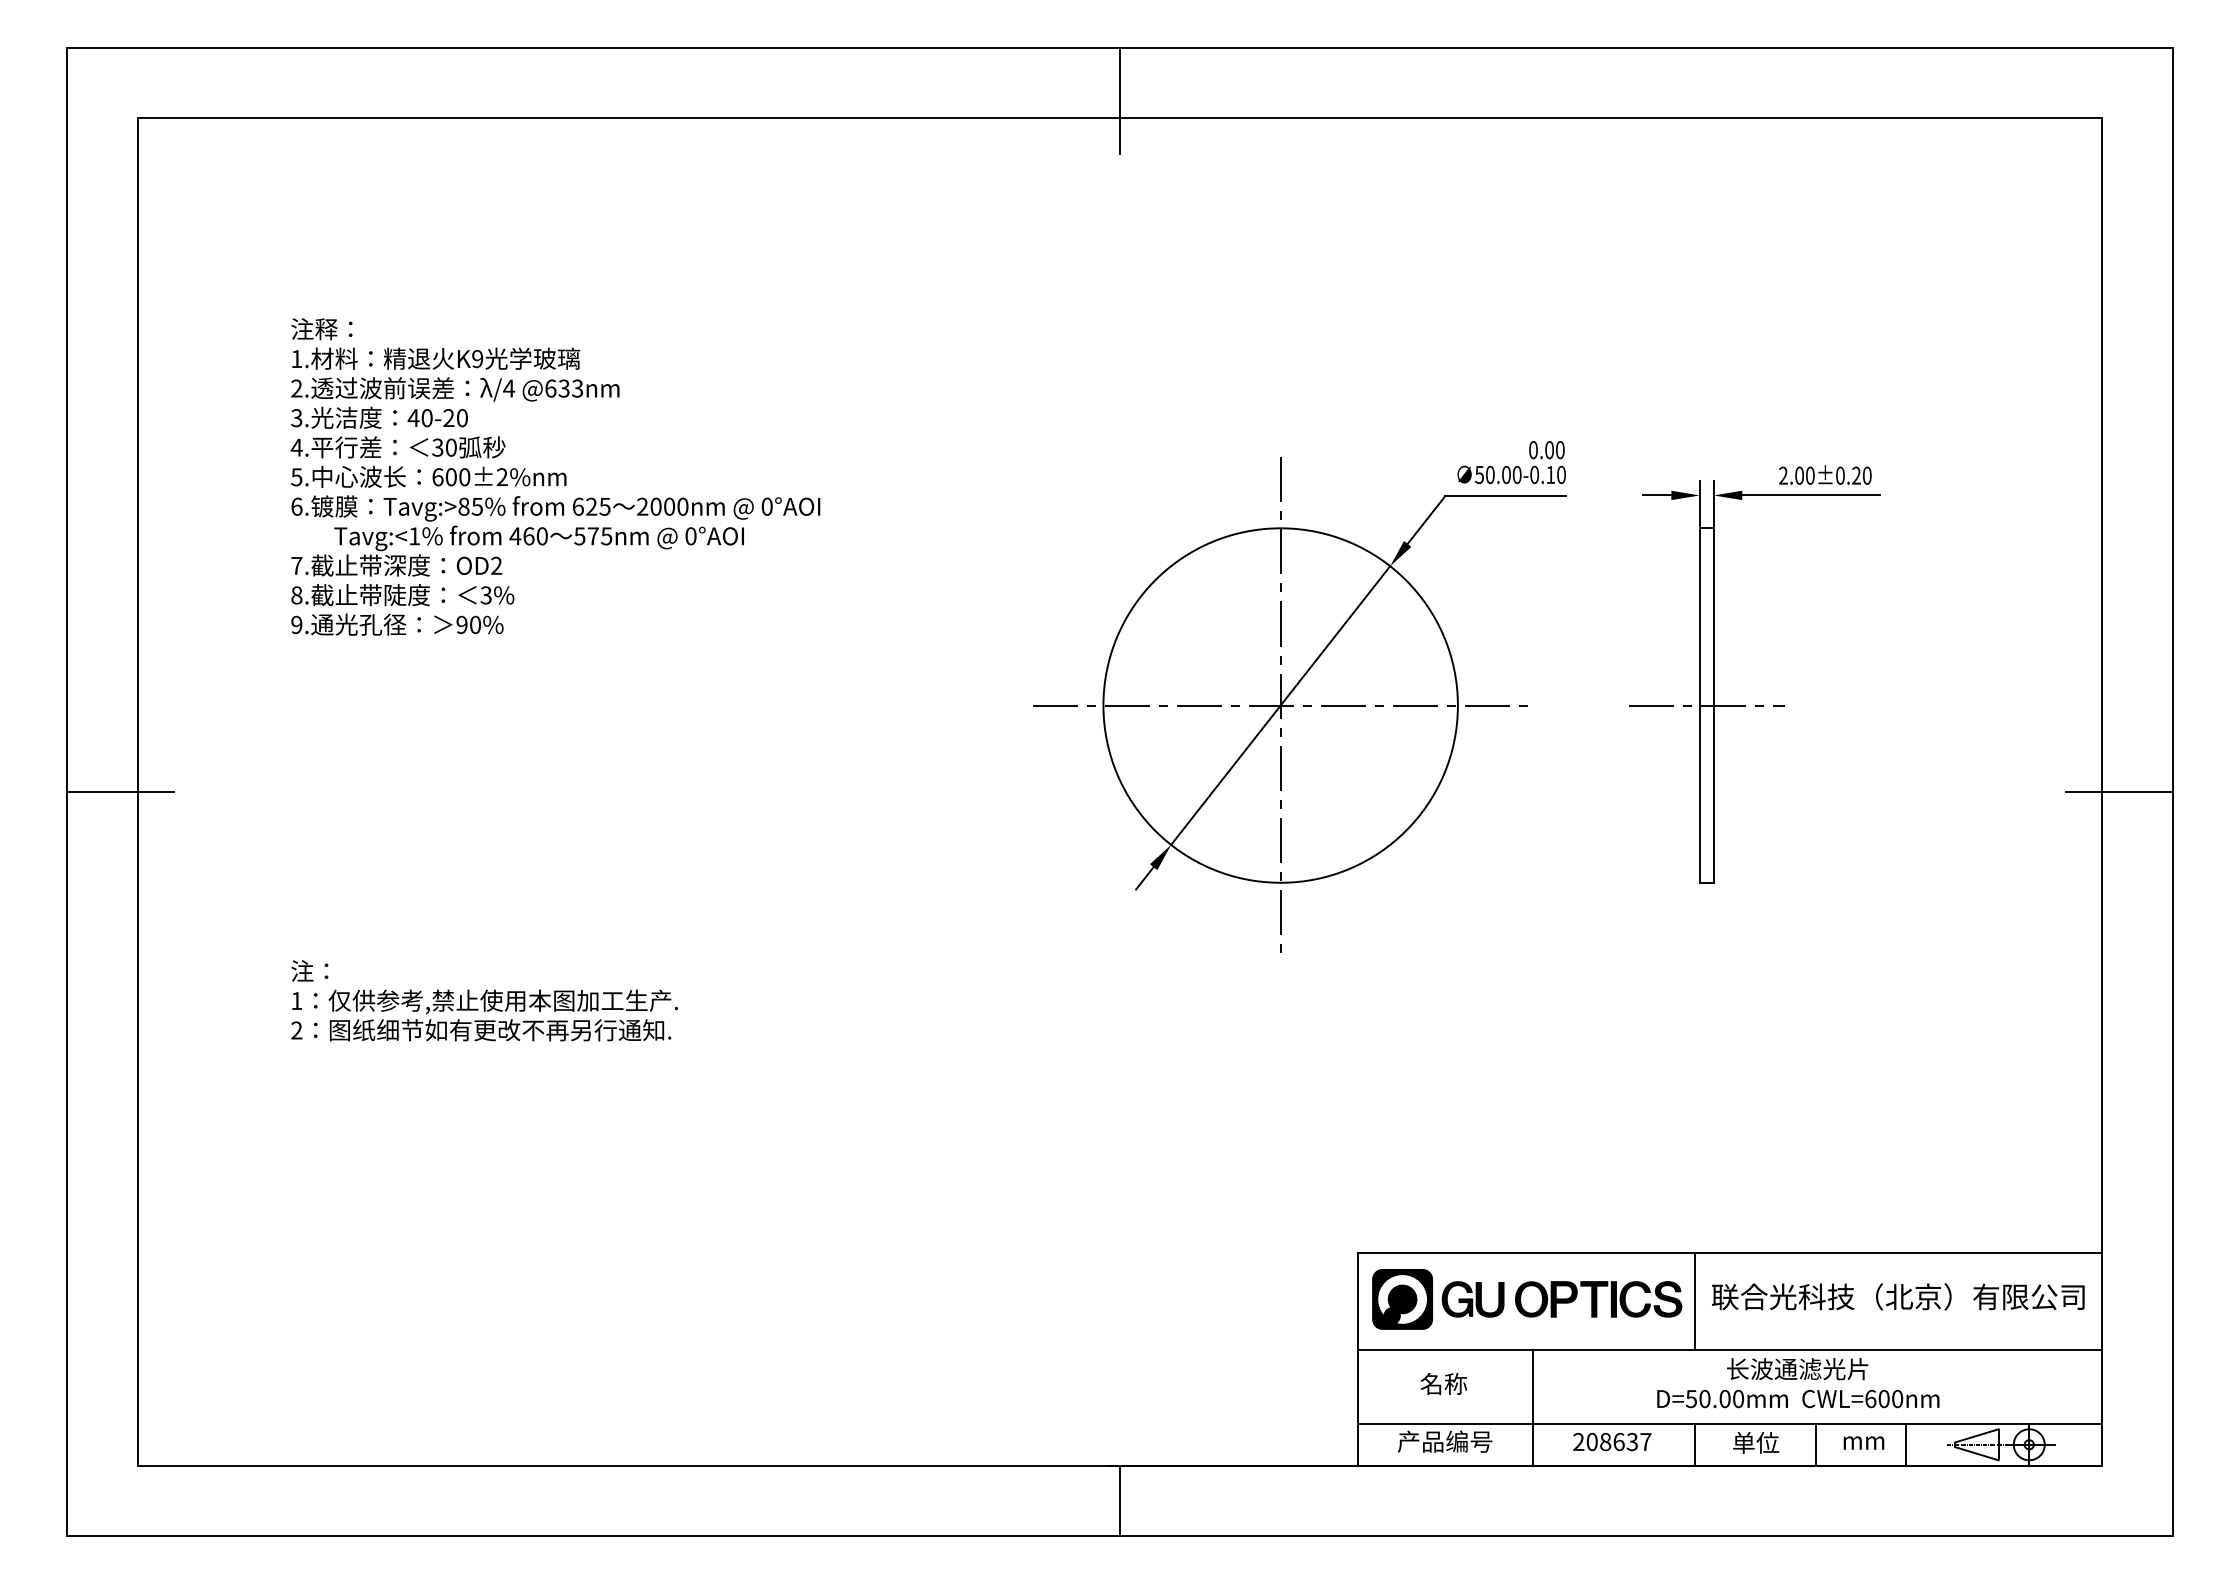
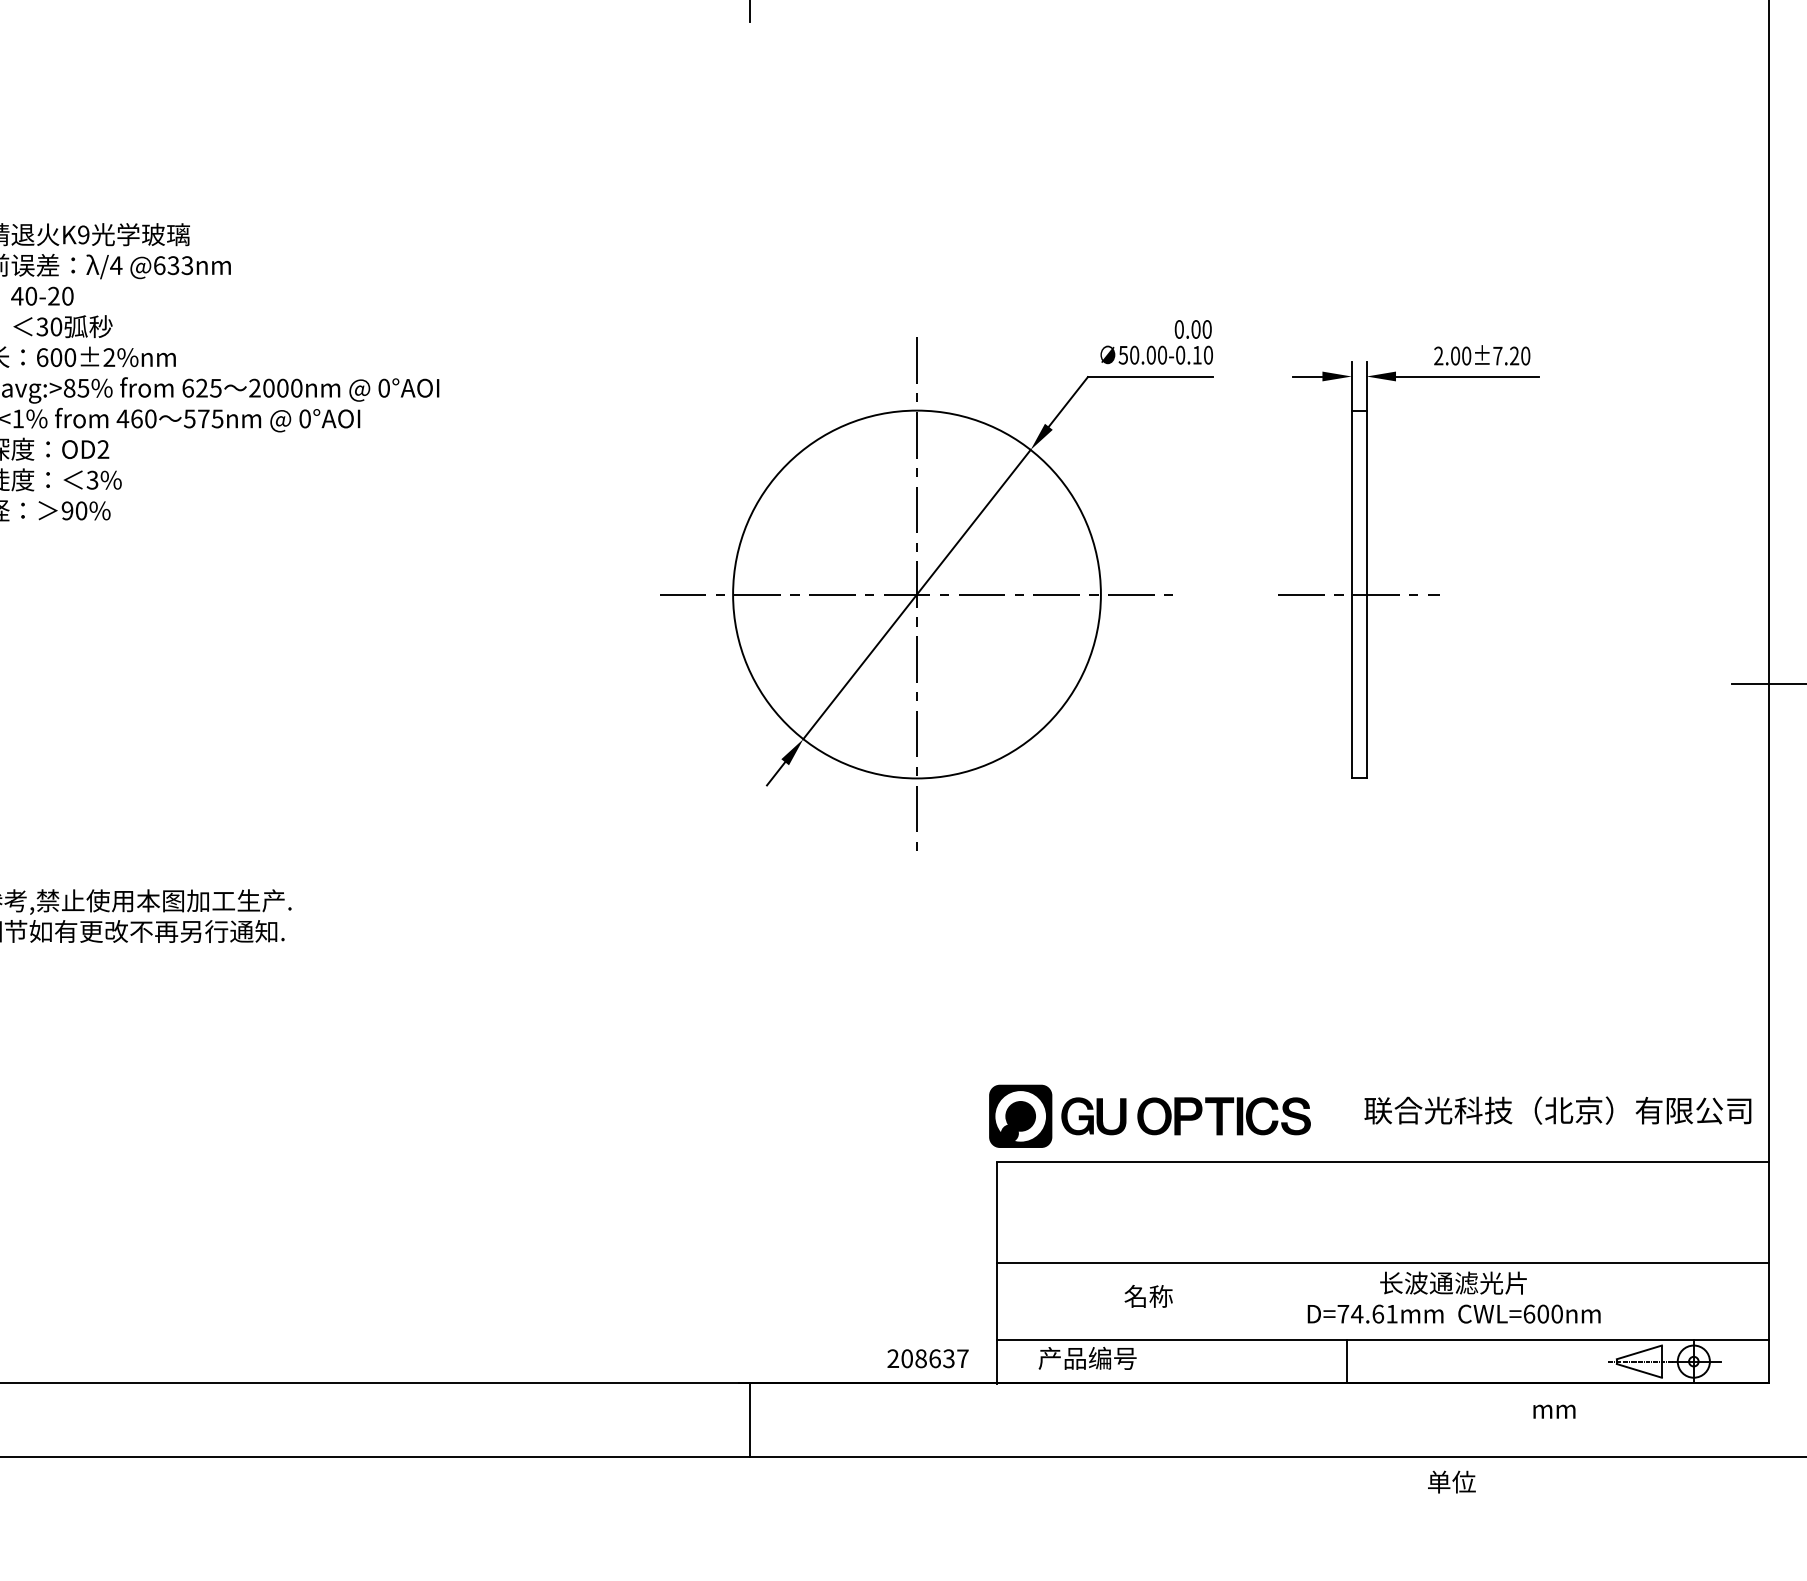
text: (1840, 475) -> (1497, 355), 2.00±0.20 -> 2.00±7.20
text: (1898, 1296) -> (1558, 1110), moved
part: (1527, 1299) -> (1150, 1116), moved
line: (1695, 1300) -> (1347, 1211), removed
text: (1443, 1383) -> (1148, 1295), moved
text: (1714, 1398) -> (1367, 1313), ^JD=50.00mm -> ^JD=74.61mm
line: (1533, 1407) -> (1179, 1322), removed
text: (1612, 1441) -> (928, 1358), moved
text: (1756, 1442) -> (1452, 1481), moved
text: (1863, 1442) -> (1553, 1411), moved
line: (1816, 1444) -> (1473, 1361), removed
line: (1905, 1444) -> (1565, 1361), removed

